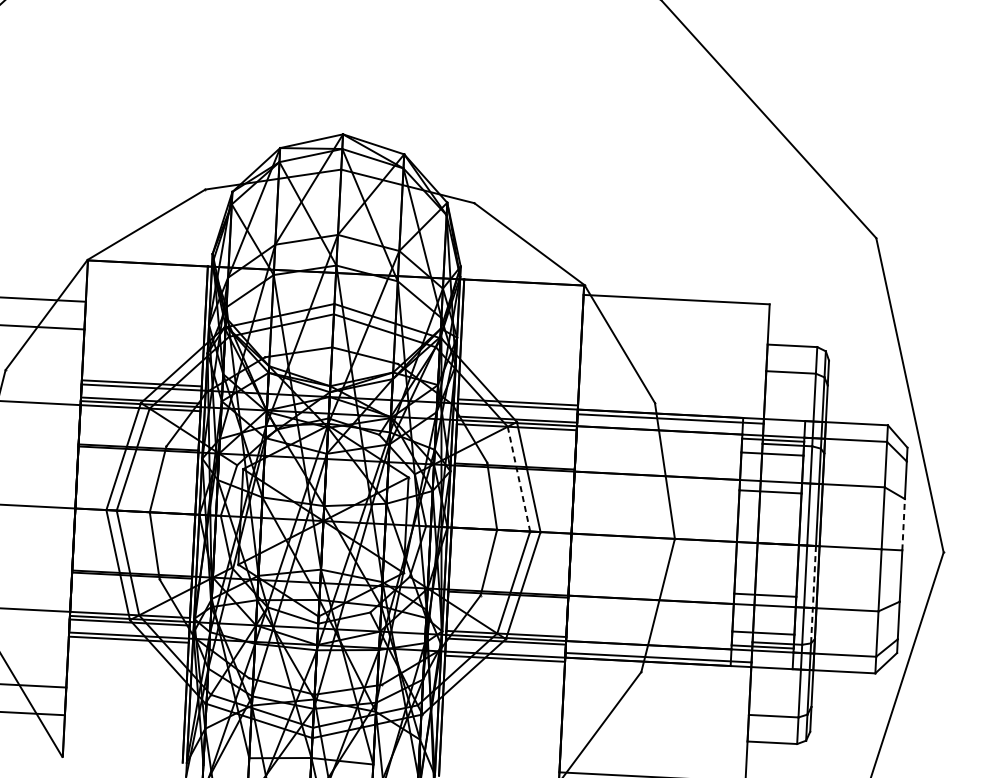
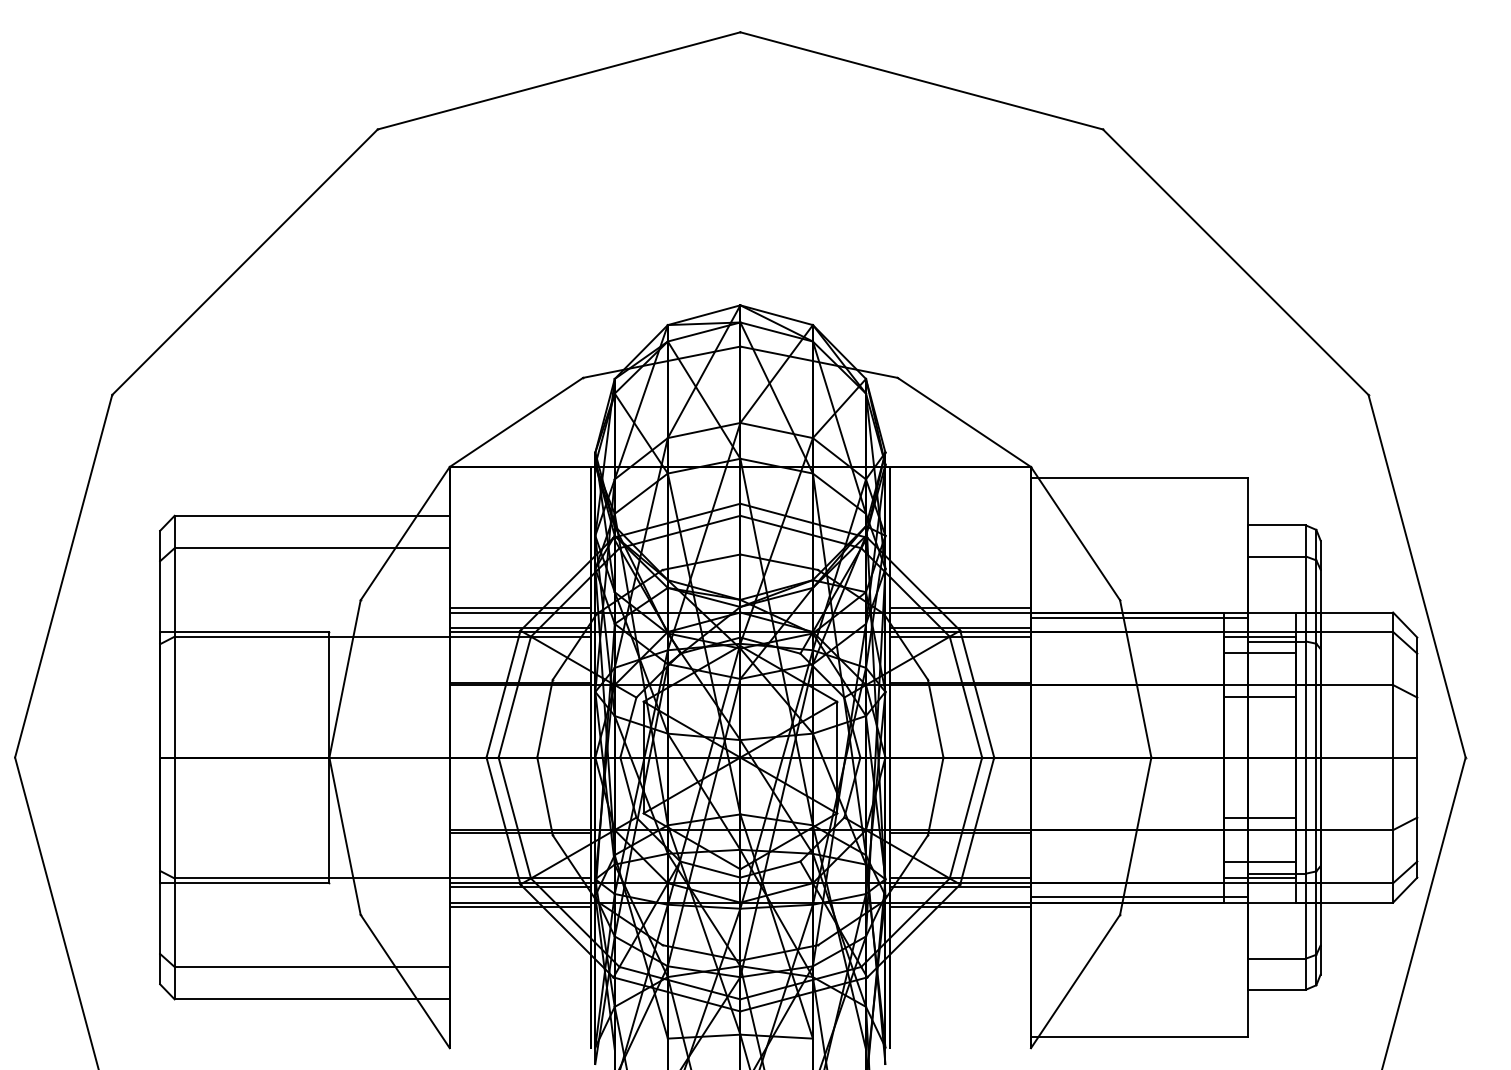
line: (518, 479) -> (965, 697), dashed -> solid
line: (903, 524) -> (1417, 727), dashed -> solid
line: (813, 594) -> (1316, 814), dashed -> solid

